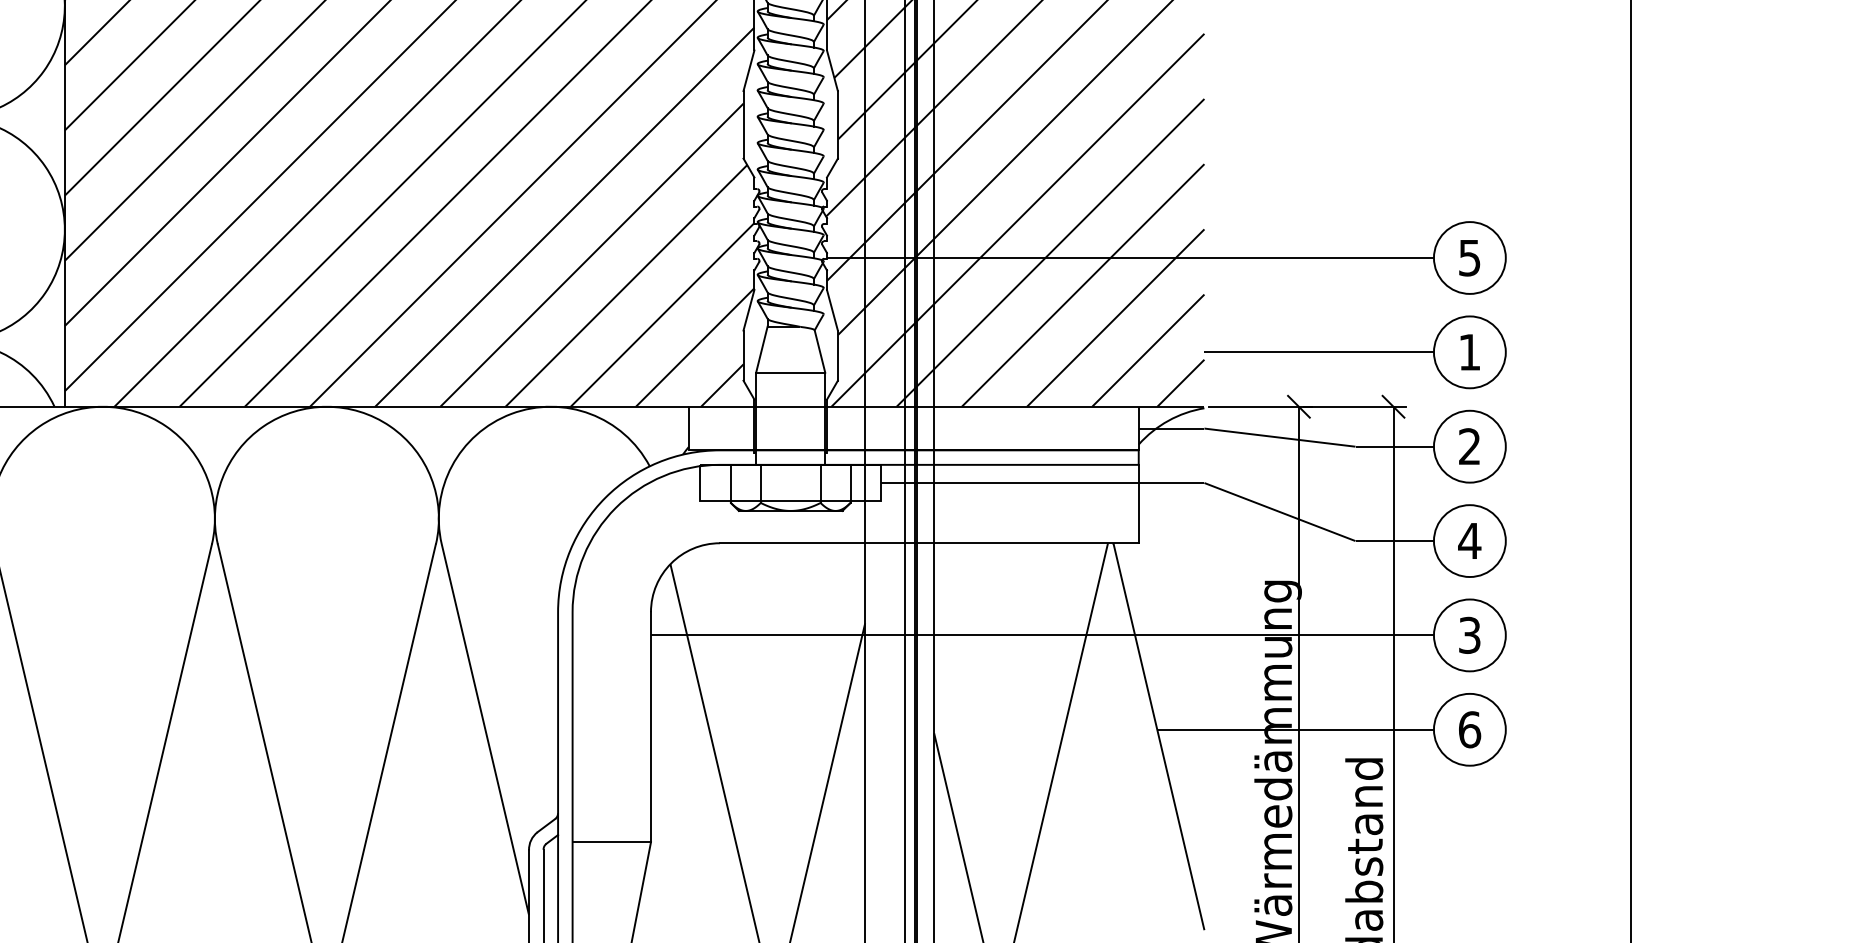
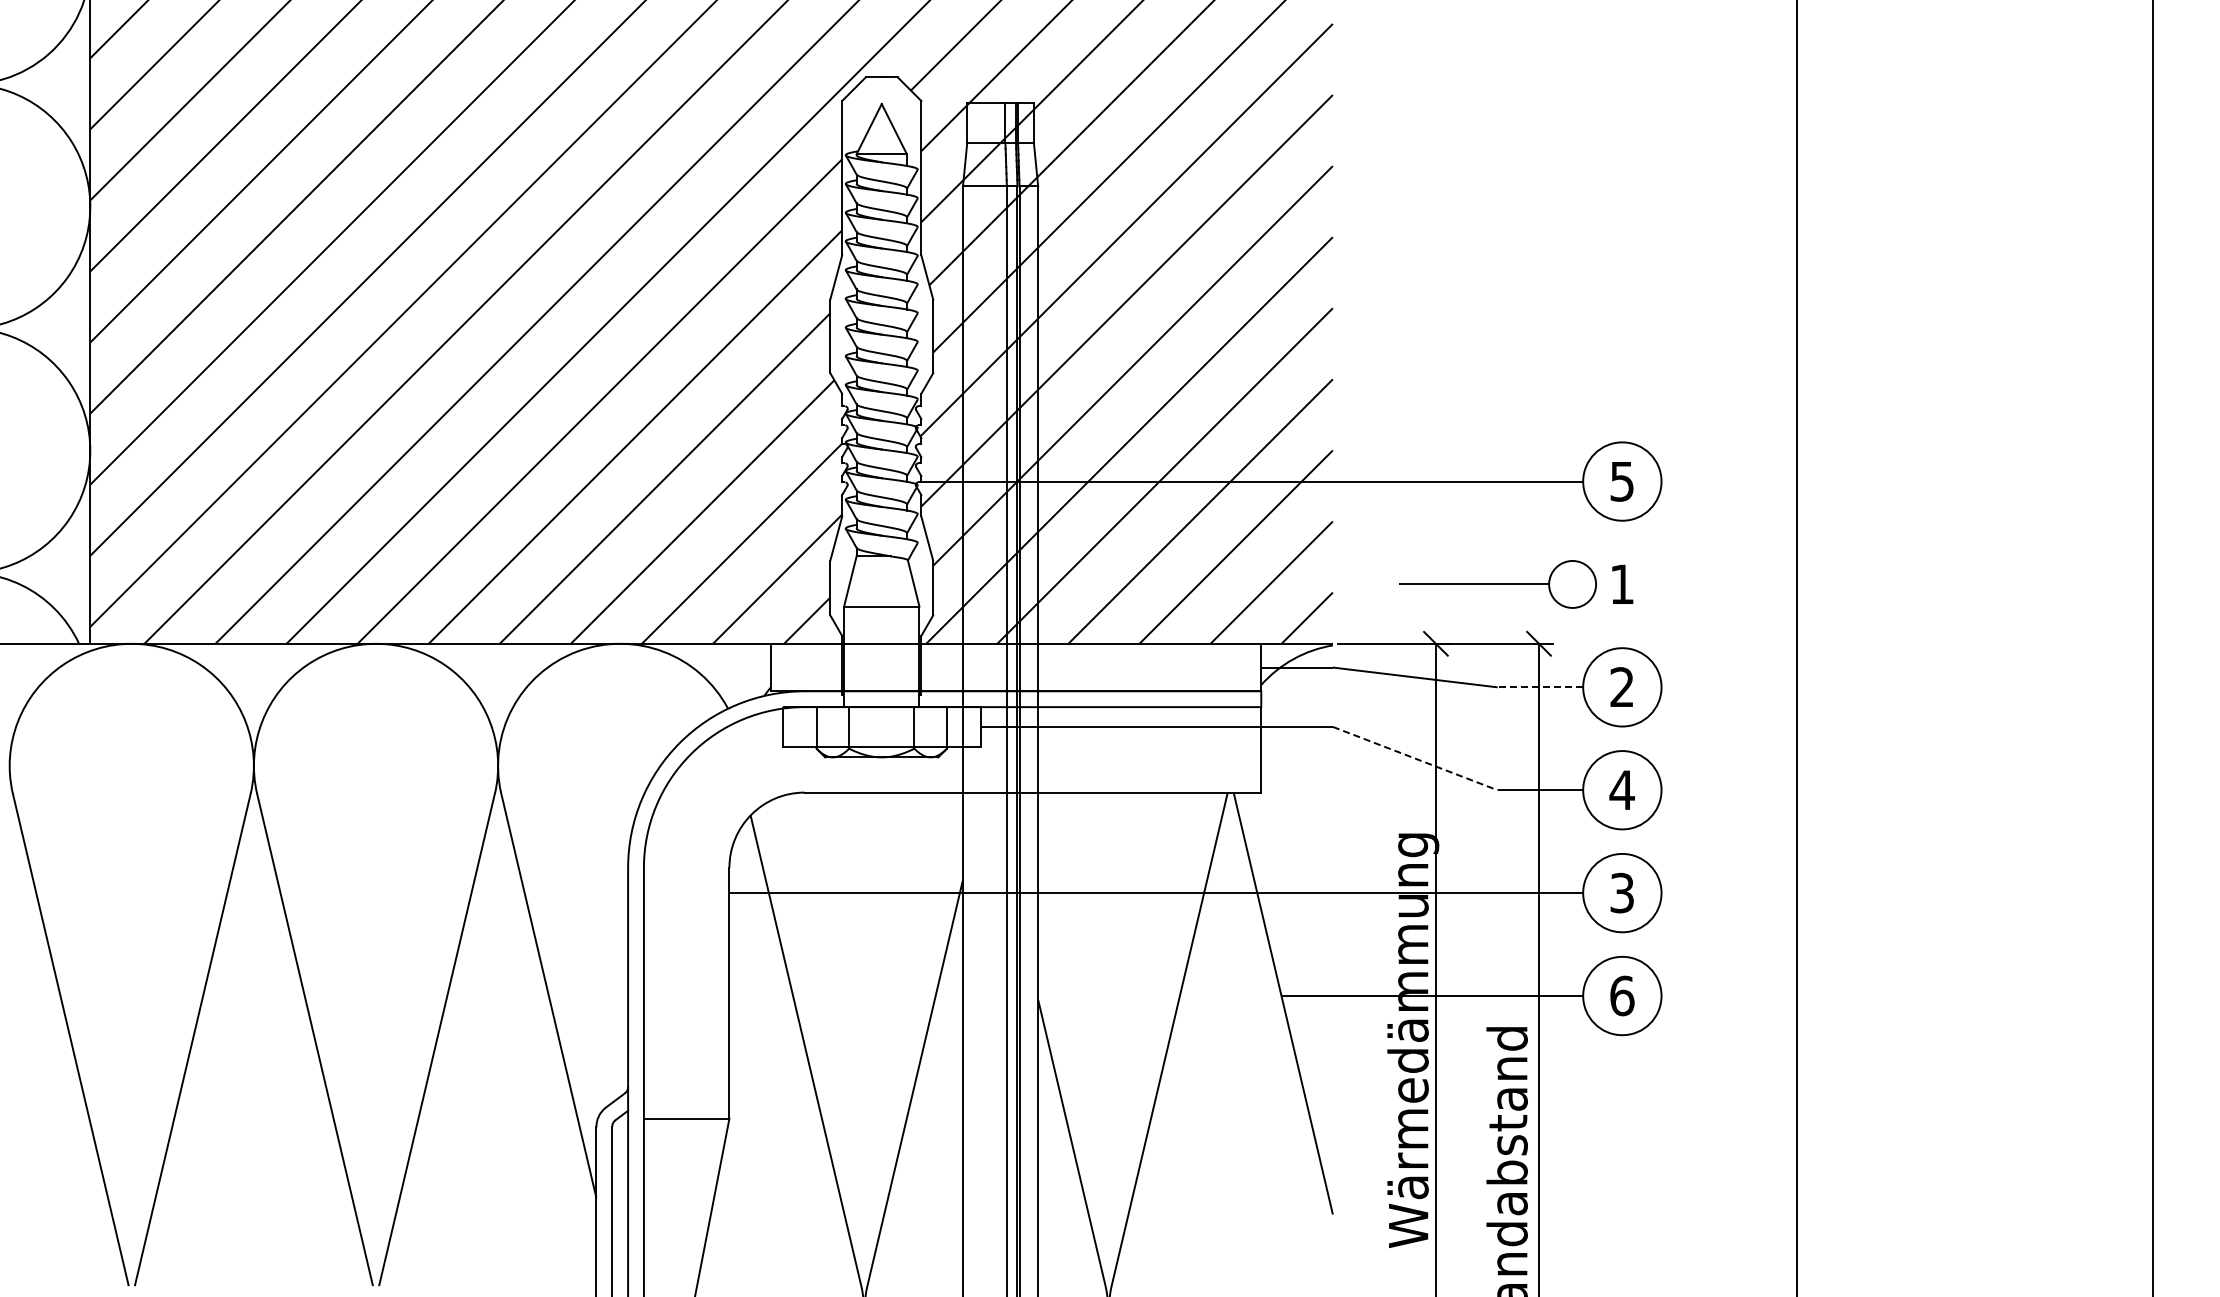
part: (1355, 352) -> (1497, 584), size x0.6
line: (1394, 446) -> (1540, 687), solid -> dashed
line: (1280, 511) -> (1415, 758), solid -> dashed

